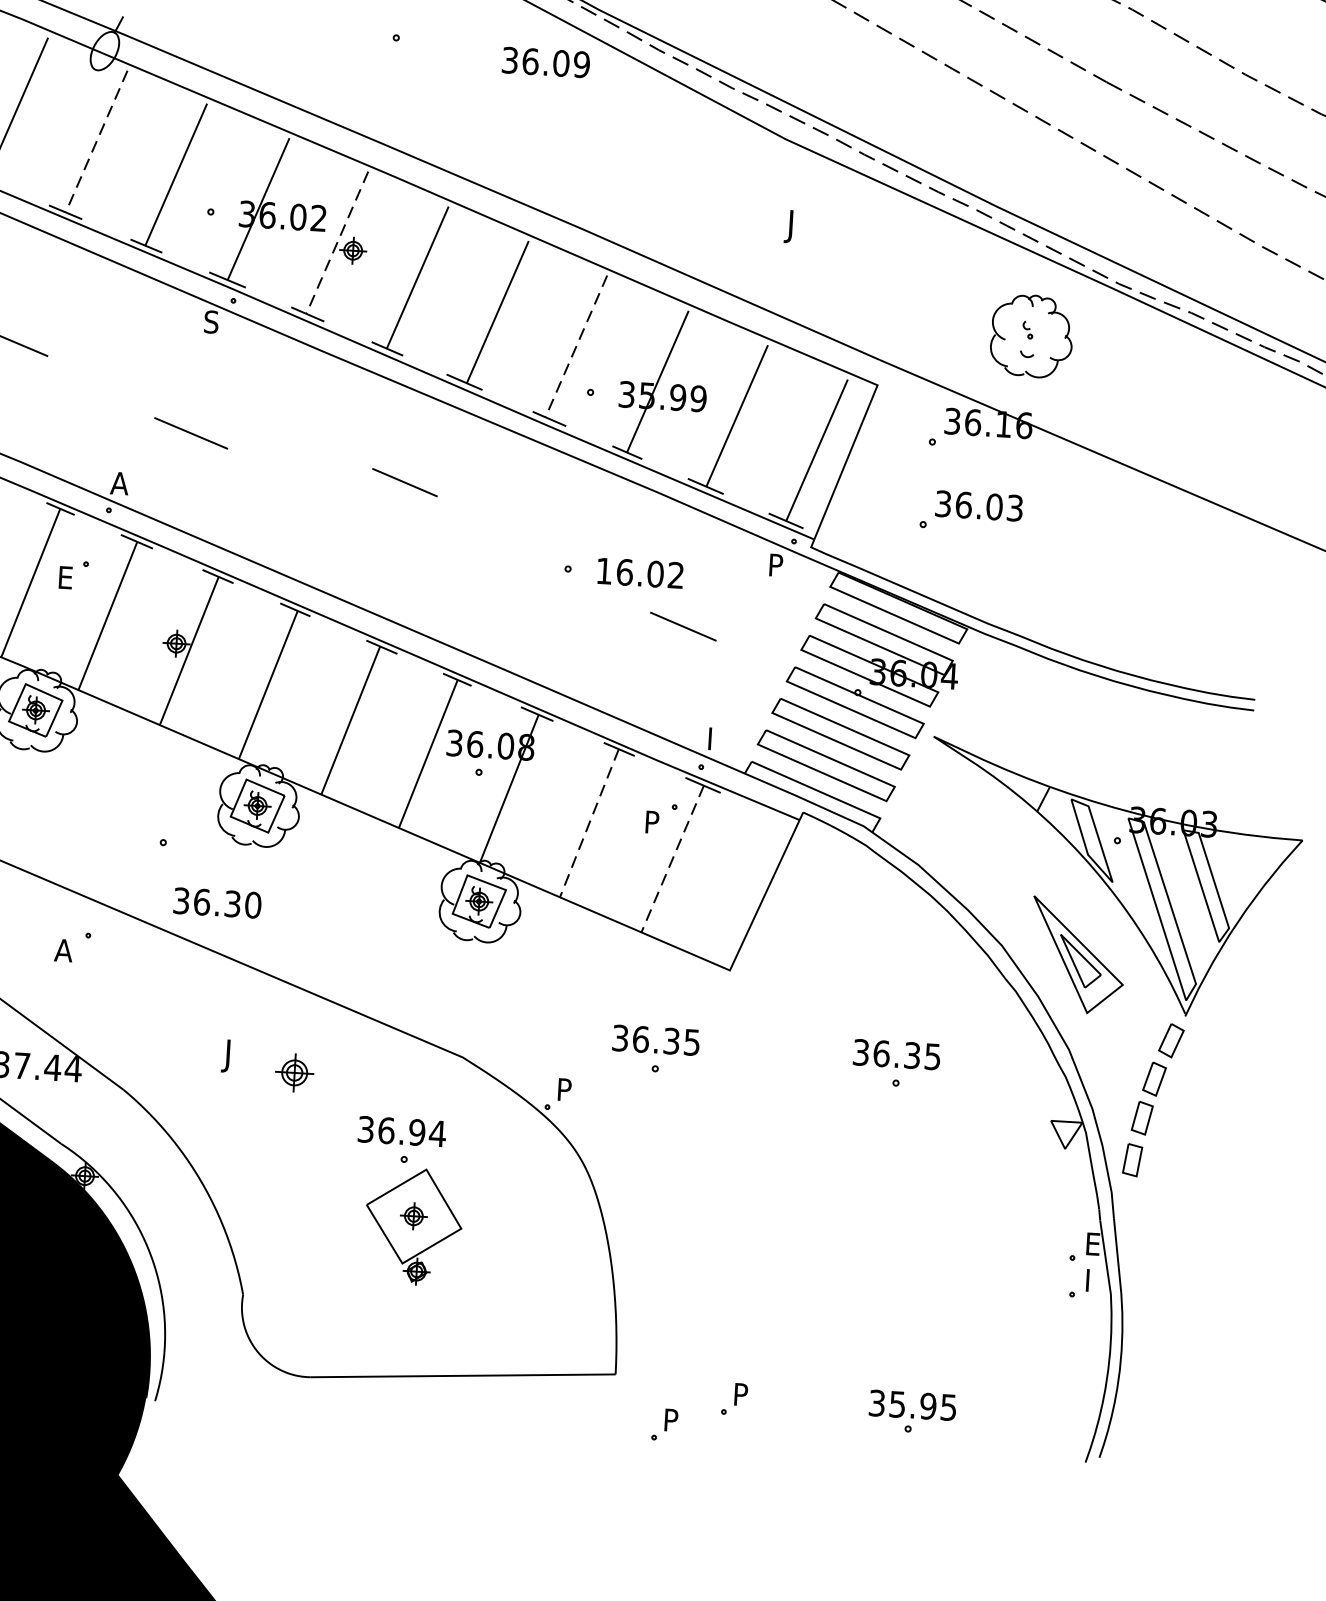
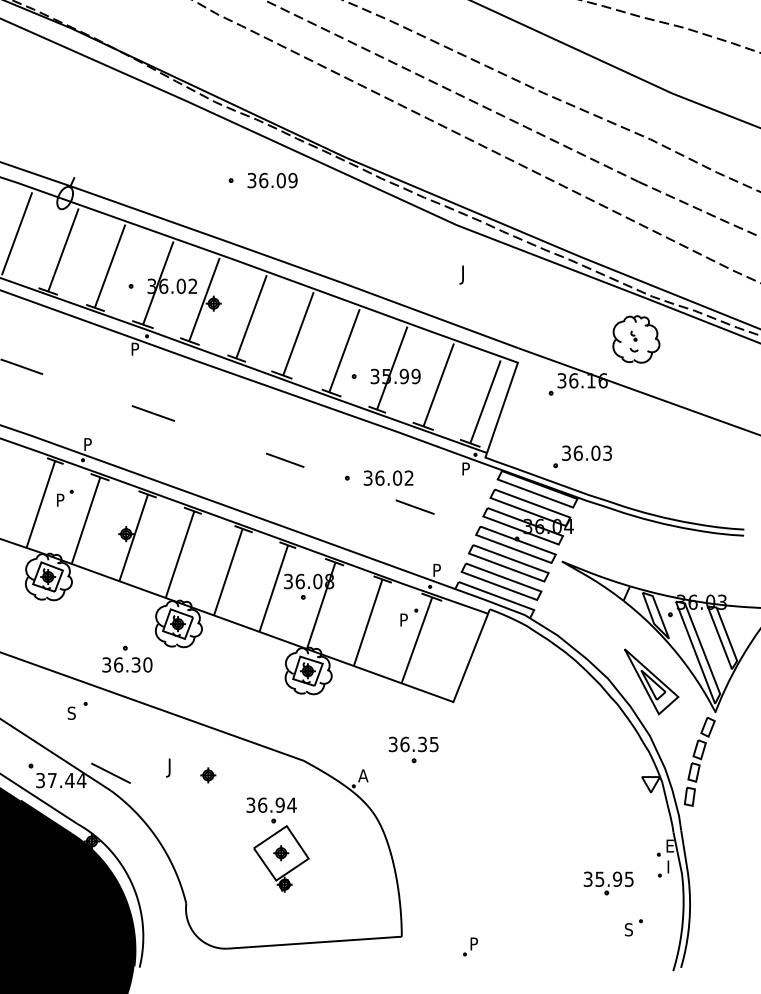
text: (545, 62) -> (272, 180), moved
line: (96, 142) -> (63, 250), dashed -> solid
line: (337, 244) -> (204, 300), dashed -> solid
text: (212, 320) -> (135, 348), S -> P
part: (1032, 336) -> (636, 339), moved
line: (576, 347) -> (344, 351), dashed -> solid
line: (191, 433) -> (153, 413), moved
line: (405, 481) -> (285, 459), moved
text: (120, 483) -> (88, 444), A -> P
part: (970, 511) -> (582, 456), moved
text: (603, 569) -> (367, 477), 16.02 -> 36.02
text: (67, 576) -> (61, 499), E -> P
text: (716, 734) -> (437, 567), I -> P
line: (590, 822) -> (368, 622), dashed -> solid
line: (671, 859) -> (416, 640), dashed -> solid
text: (217, 902) -> (127, 664), moved
text: (64, 949) -> (72, 712), A -> S
line: (124, 1057) -> (110, 772), added
part: (896, 1063) -> (551, 749), removed
part: (295, 1073) -> (208, 775), size x0.71
text: (565, 1089) -> (363, 775), P -> A
part: (1020, 1382) -> (633, 927), added
part: (912, 1412) -> (608, 883), moved
part: (664, 1424) -> (431, 963), removed

